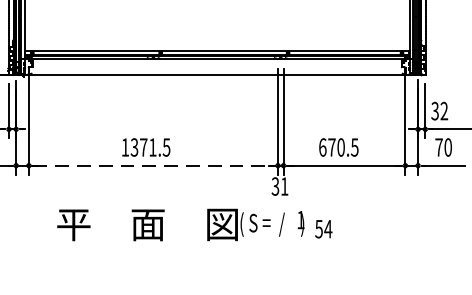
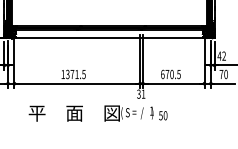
text: (435, 109) -> (219, 55), 32 -> 42
line: (153, 165) -> (77, 83), dashed -> solid
text: (328, 228) -> (165, 115), 54 -> 50

